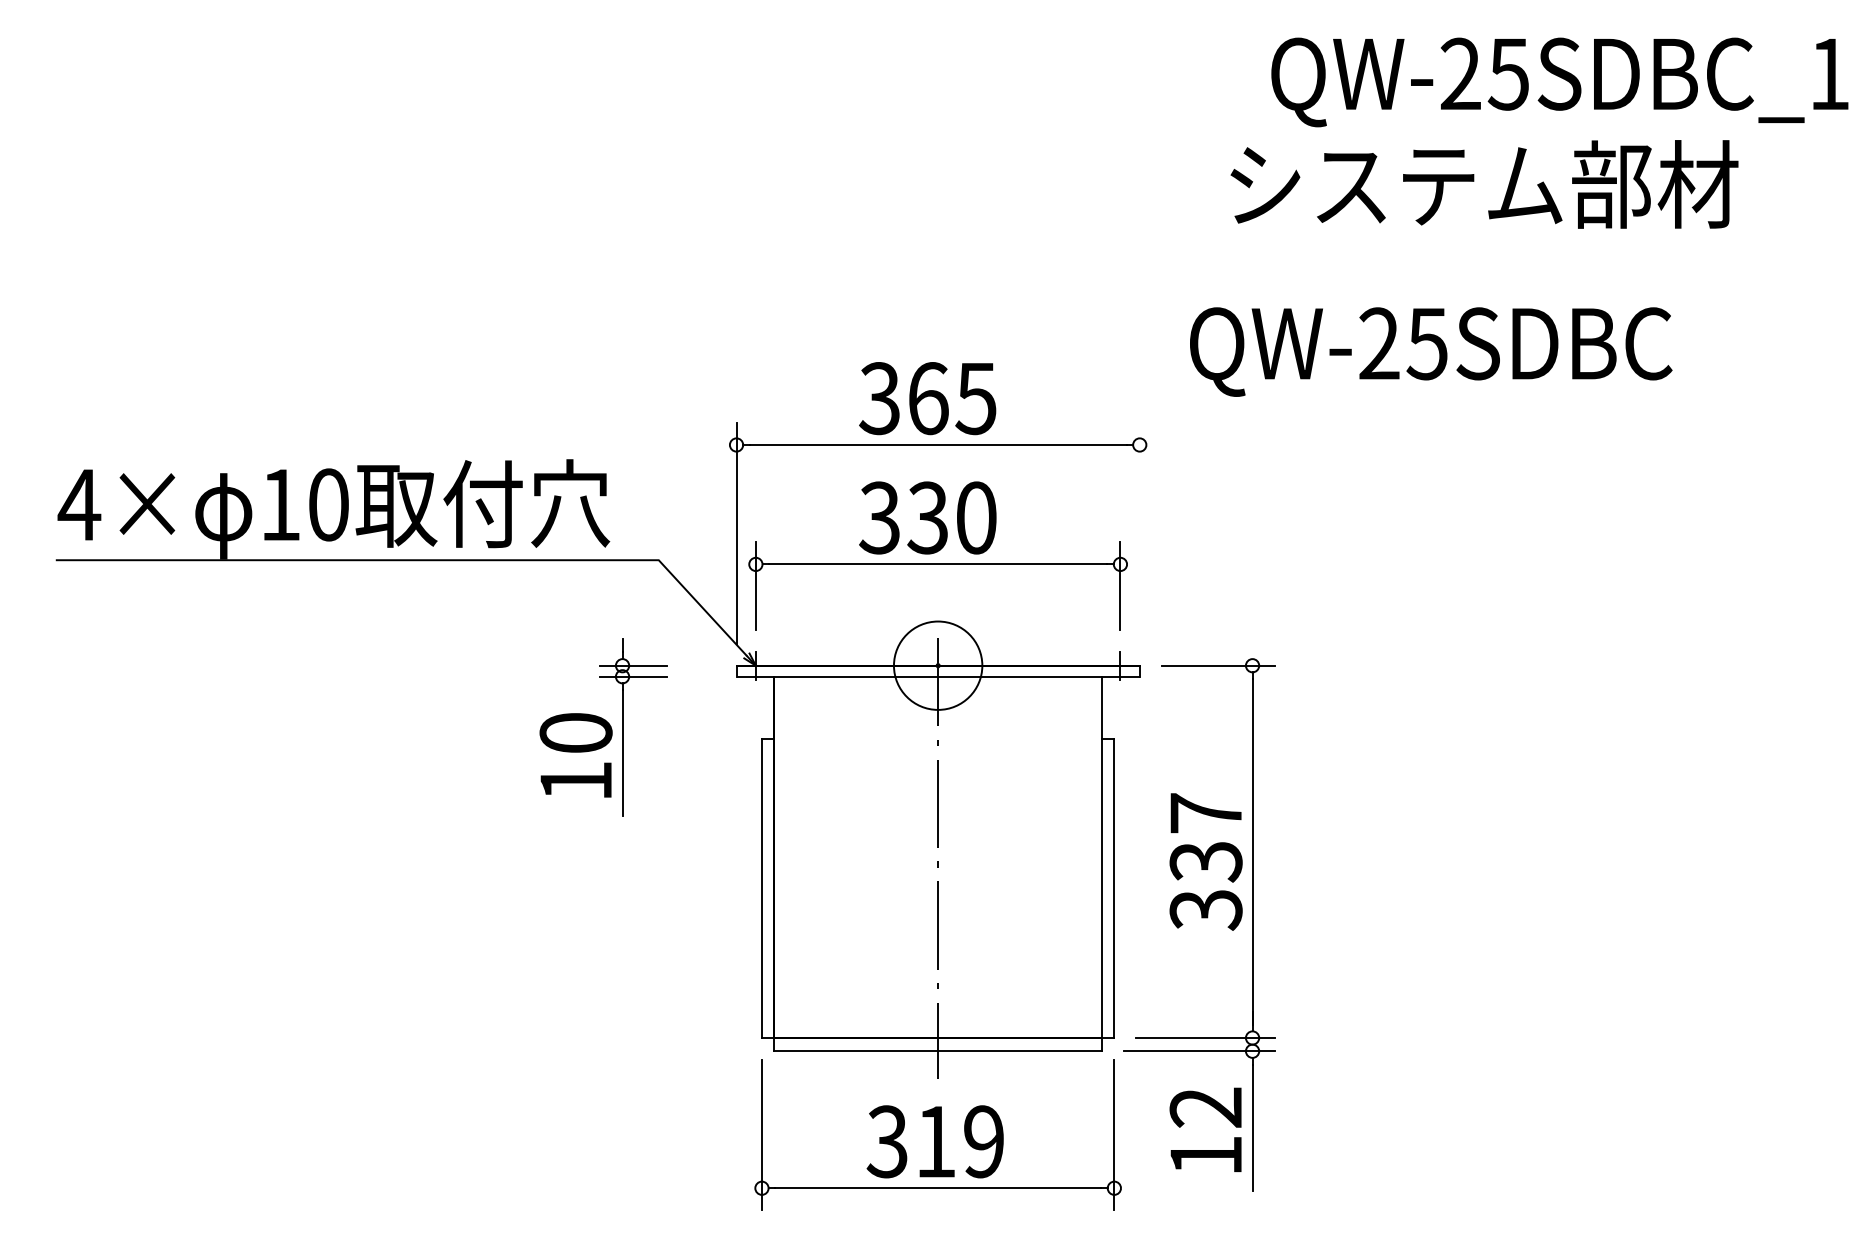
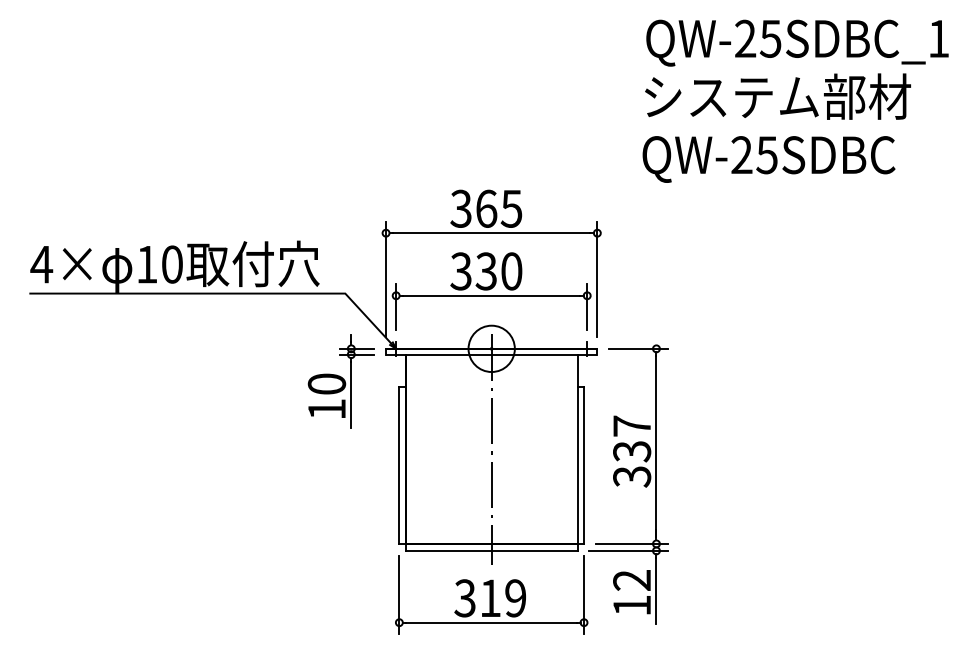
text: (1559, 81) -> (797, 42), moved
text: (1430, 352) -> (768, 159), moved
line: (1140, 533) -> (597, 279), added
part: (601, 728) -> (340, 381), moved

